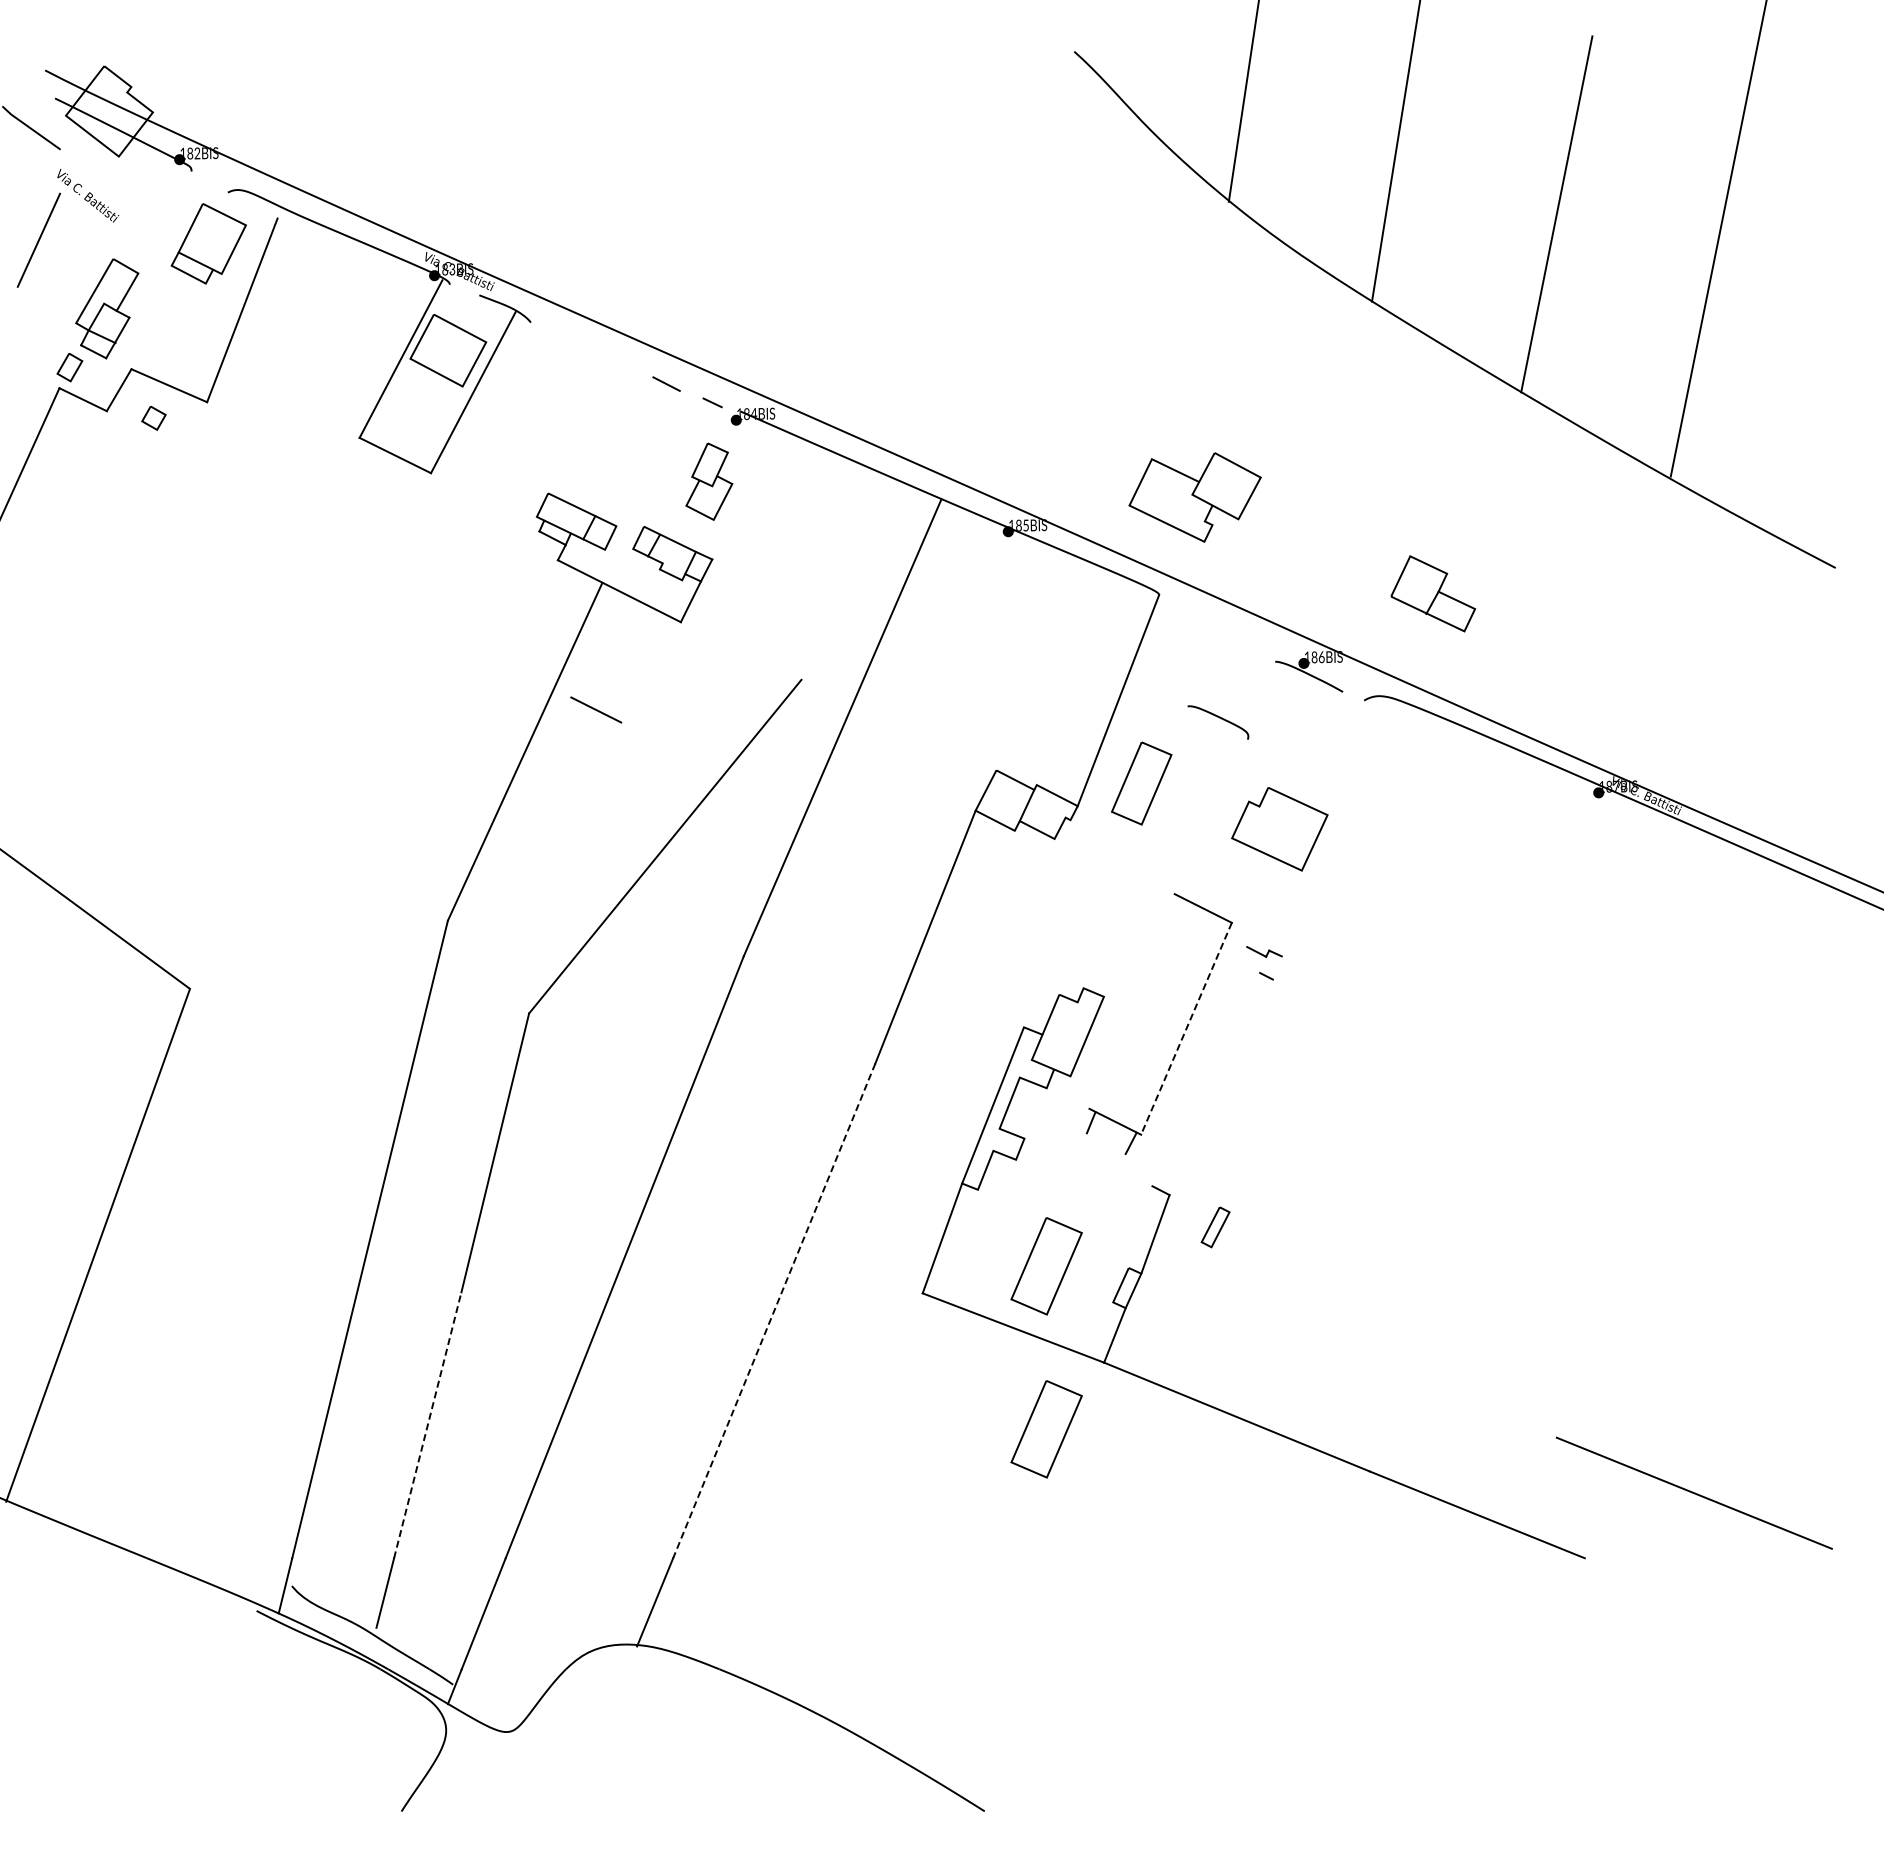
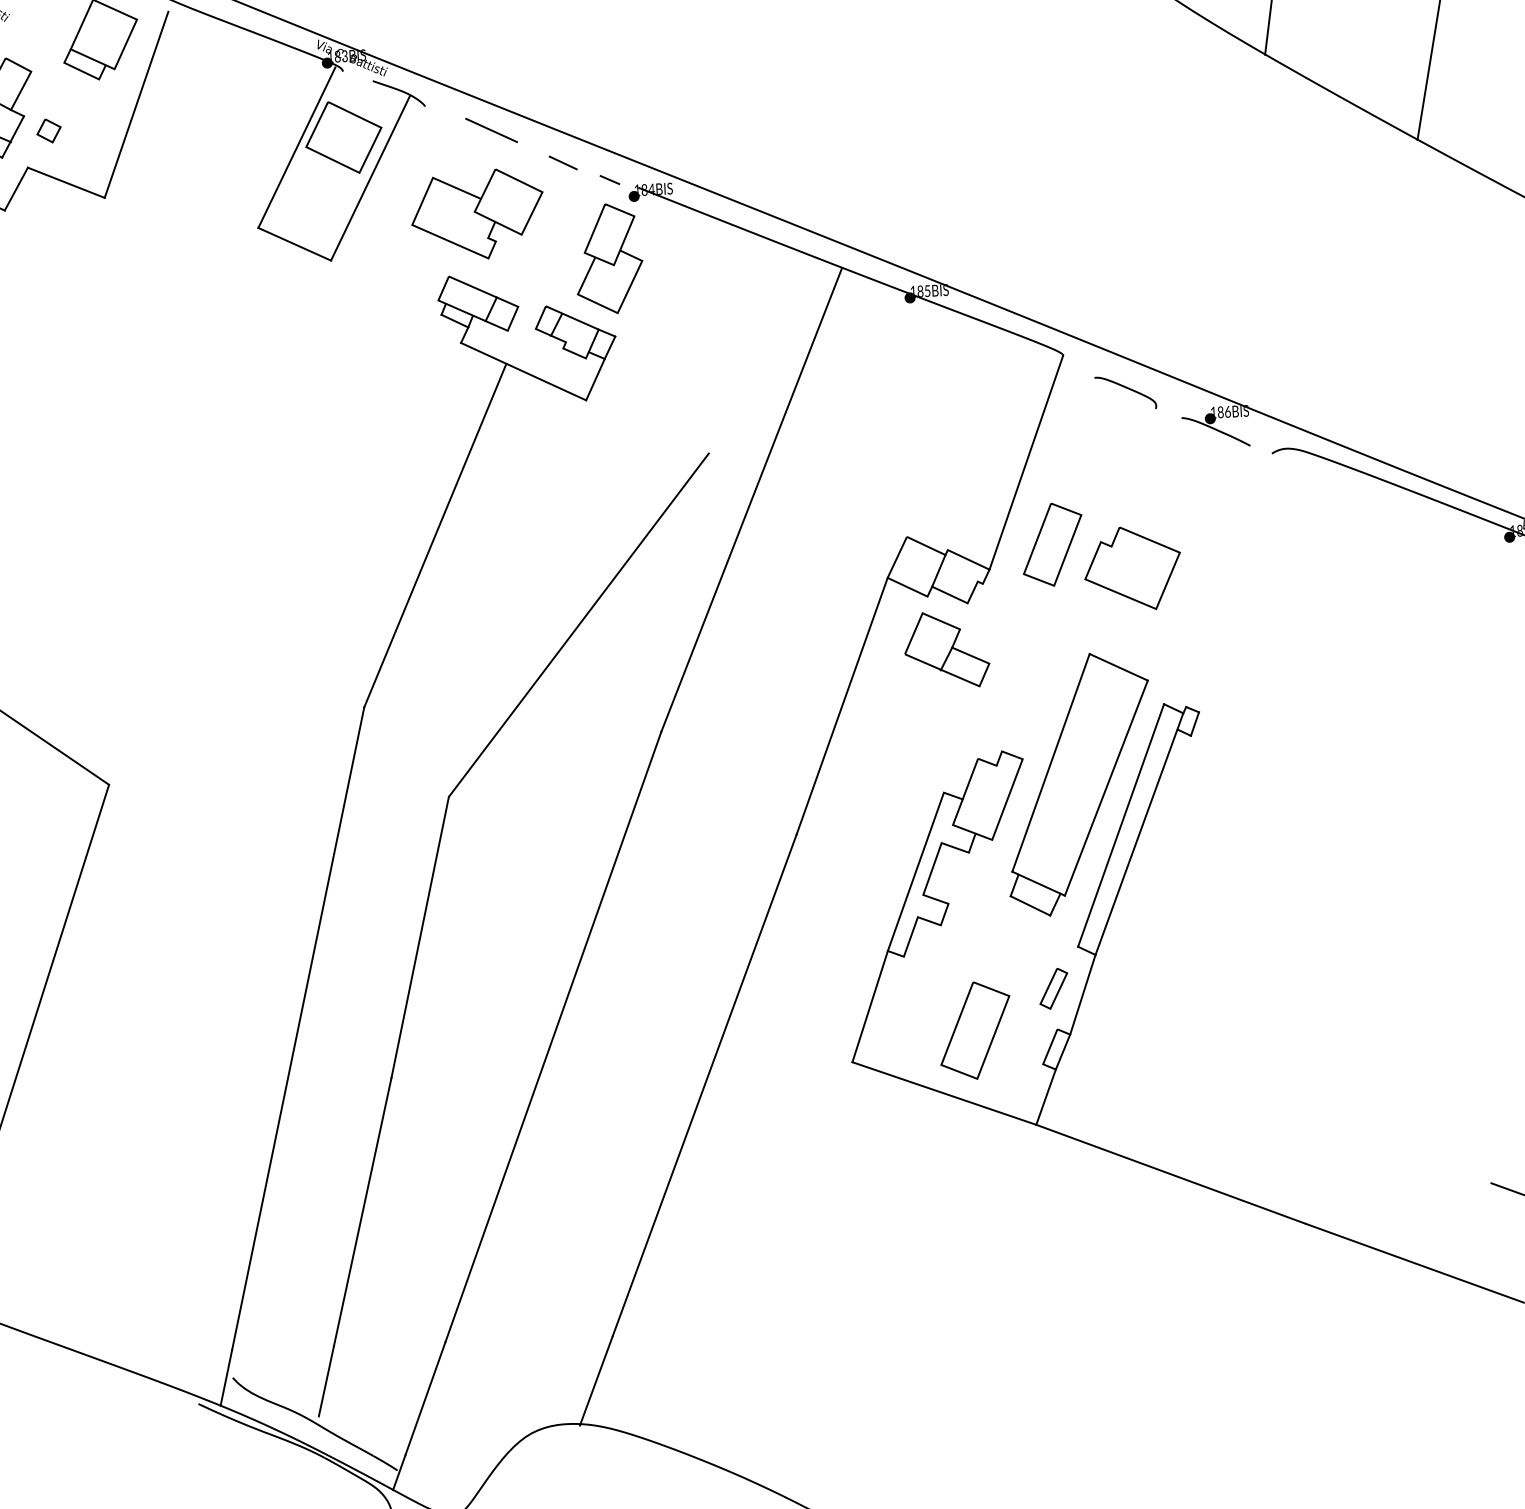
part: (153, 417) -> (48, 130), moved
part: (709, 481) -> (609, 258), size x1.43
part: (1194, 497) -> (476, 214), moved
part: (1433, 593) -> (947, 649), moved
line: (596, 709) -> (491, 129), moved
curve: (1219, 718) -> (1126, 388), moved
part: (1279, 829) -> (1132, 568), moved
line: (1276, 967) -> (1194, 723), added
line: (1131, 1001) -> (1050, 762), added
line: (1186, 1029) -> (1106, 788), dashed -> solid
line: (1199, 1066) -> (1120, 825), added
line: (1217, 1075) -> (1139, 833), added
line: (1105, 1143) -> (1029, 905), added
part: (1215, 1227) -> (1053, 988), moved
line: (774, 1311) -> (705, 1085), dashed -> solid
line: (427, 1424) -> (362, 1211), dashed -> solid
part: (1046, 1429) -> (981, 1193), removed

